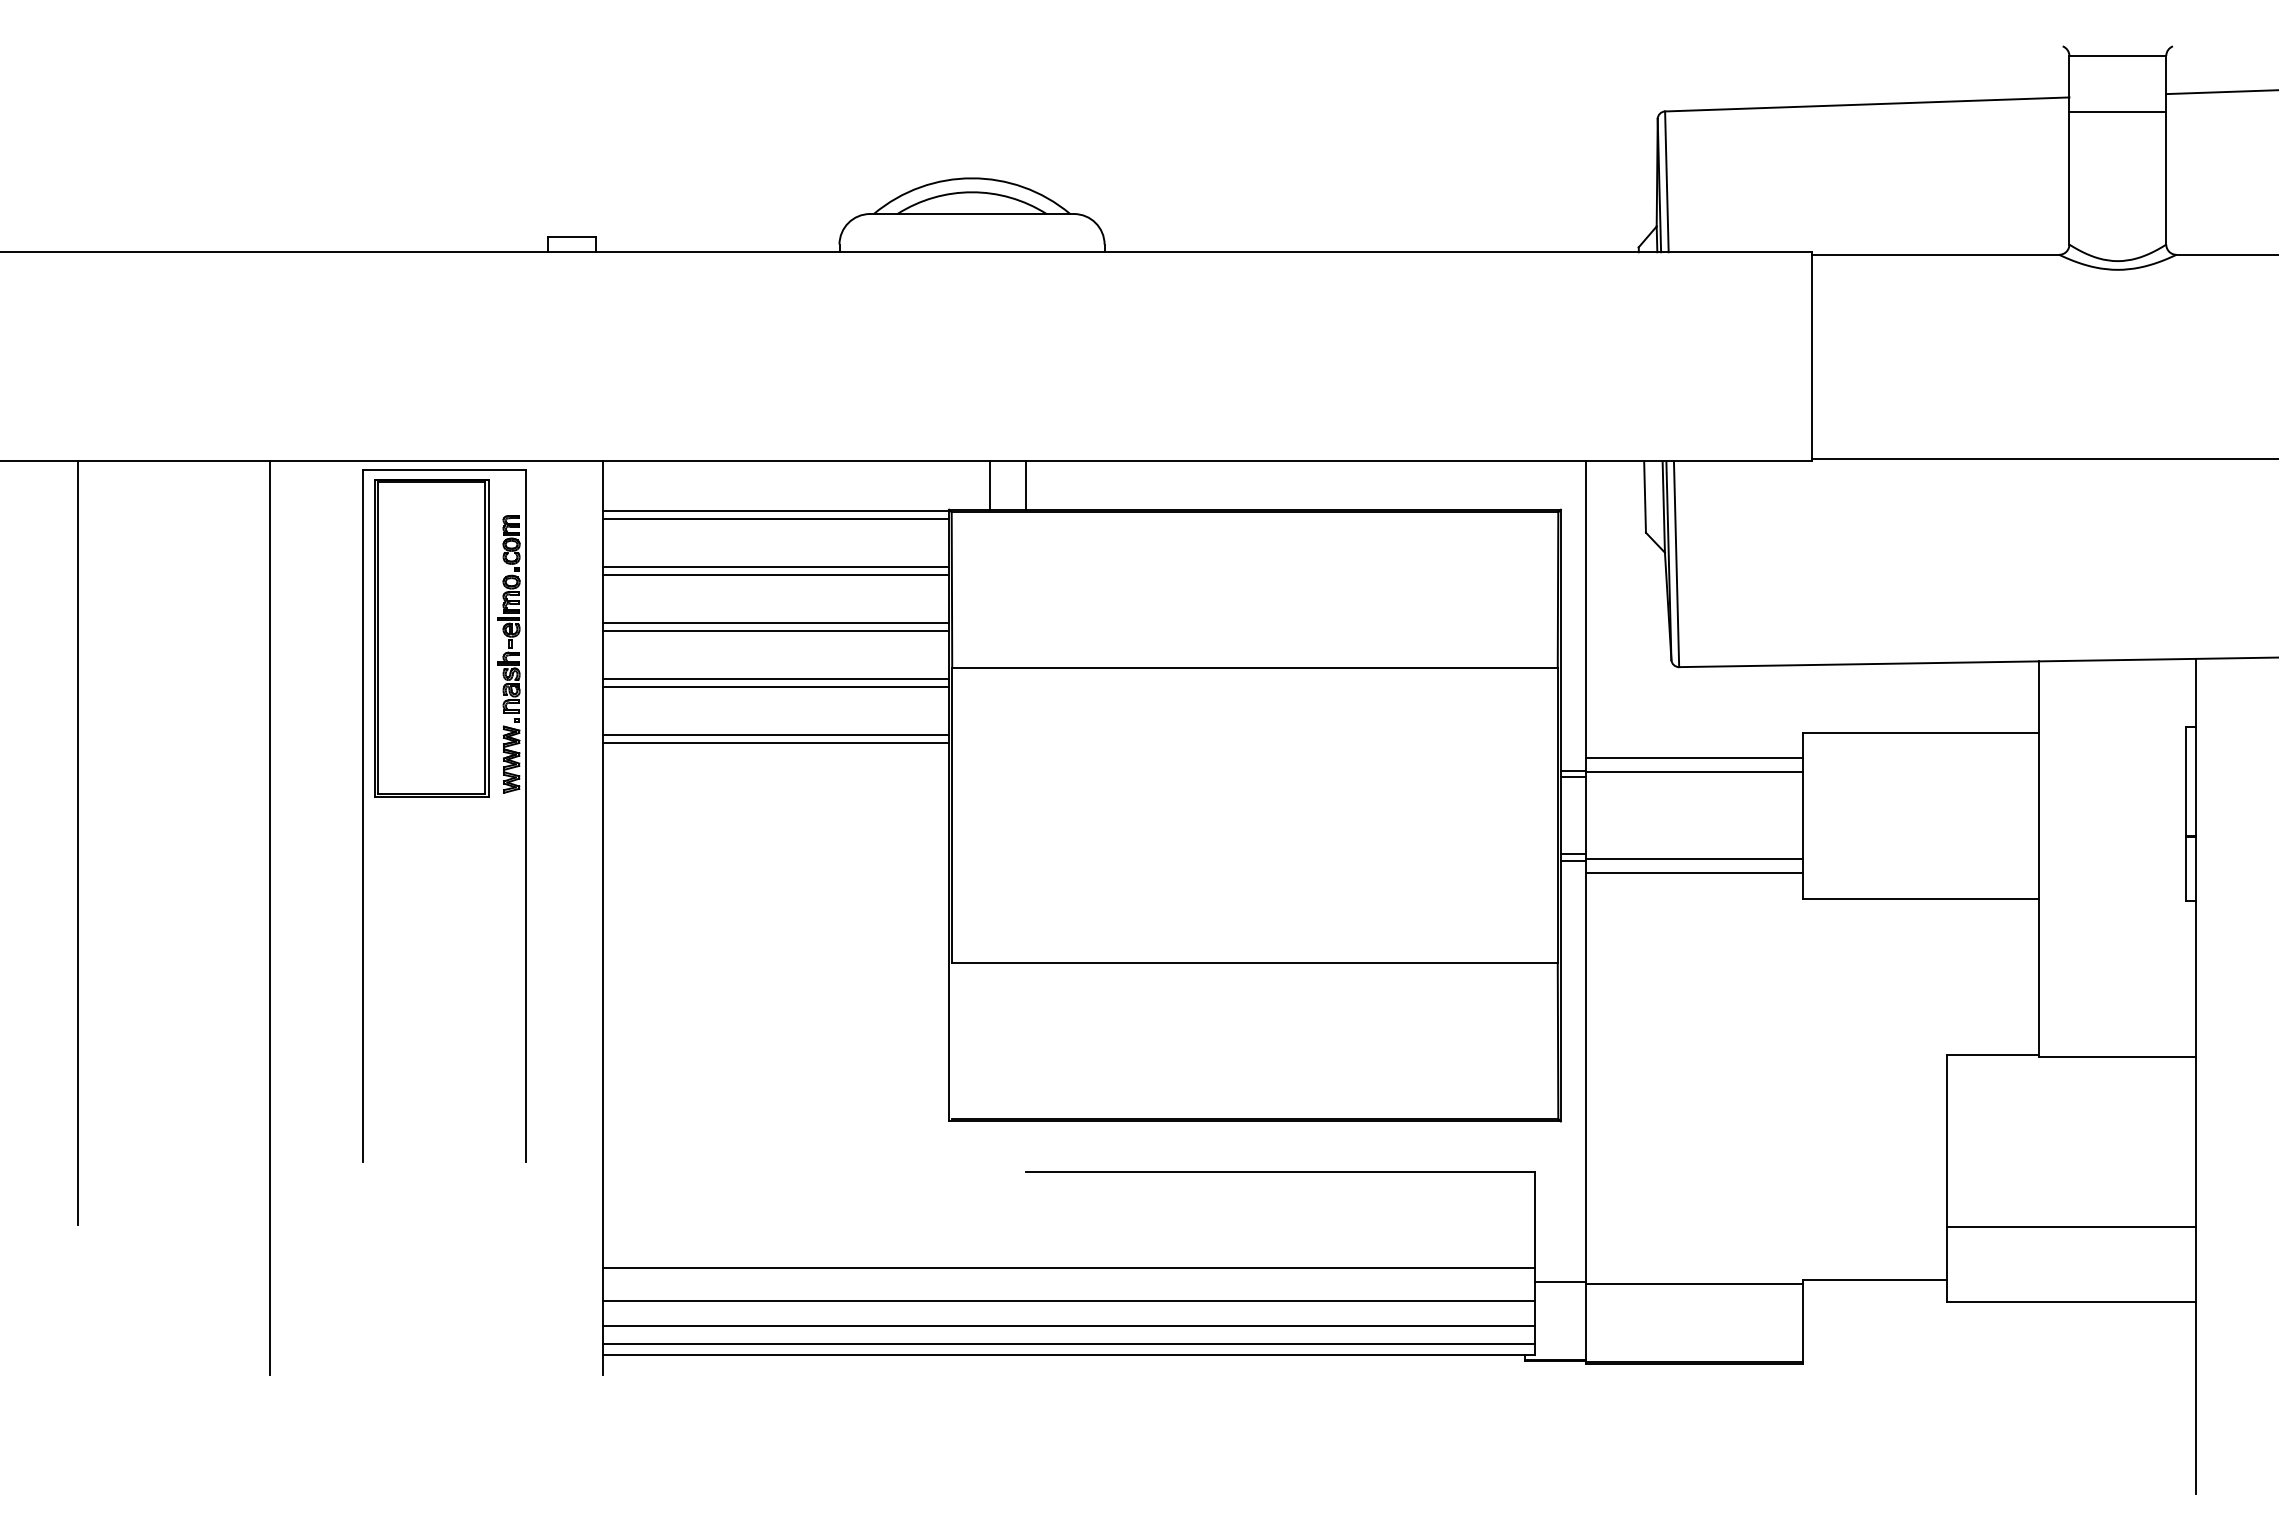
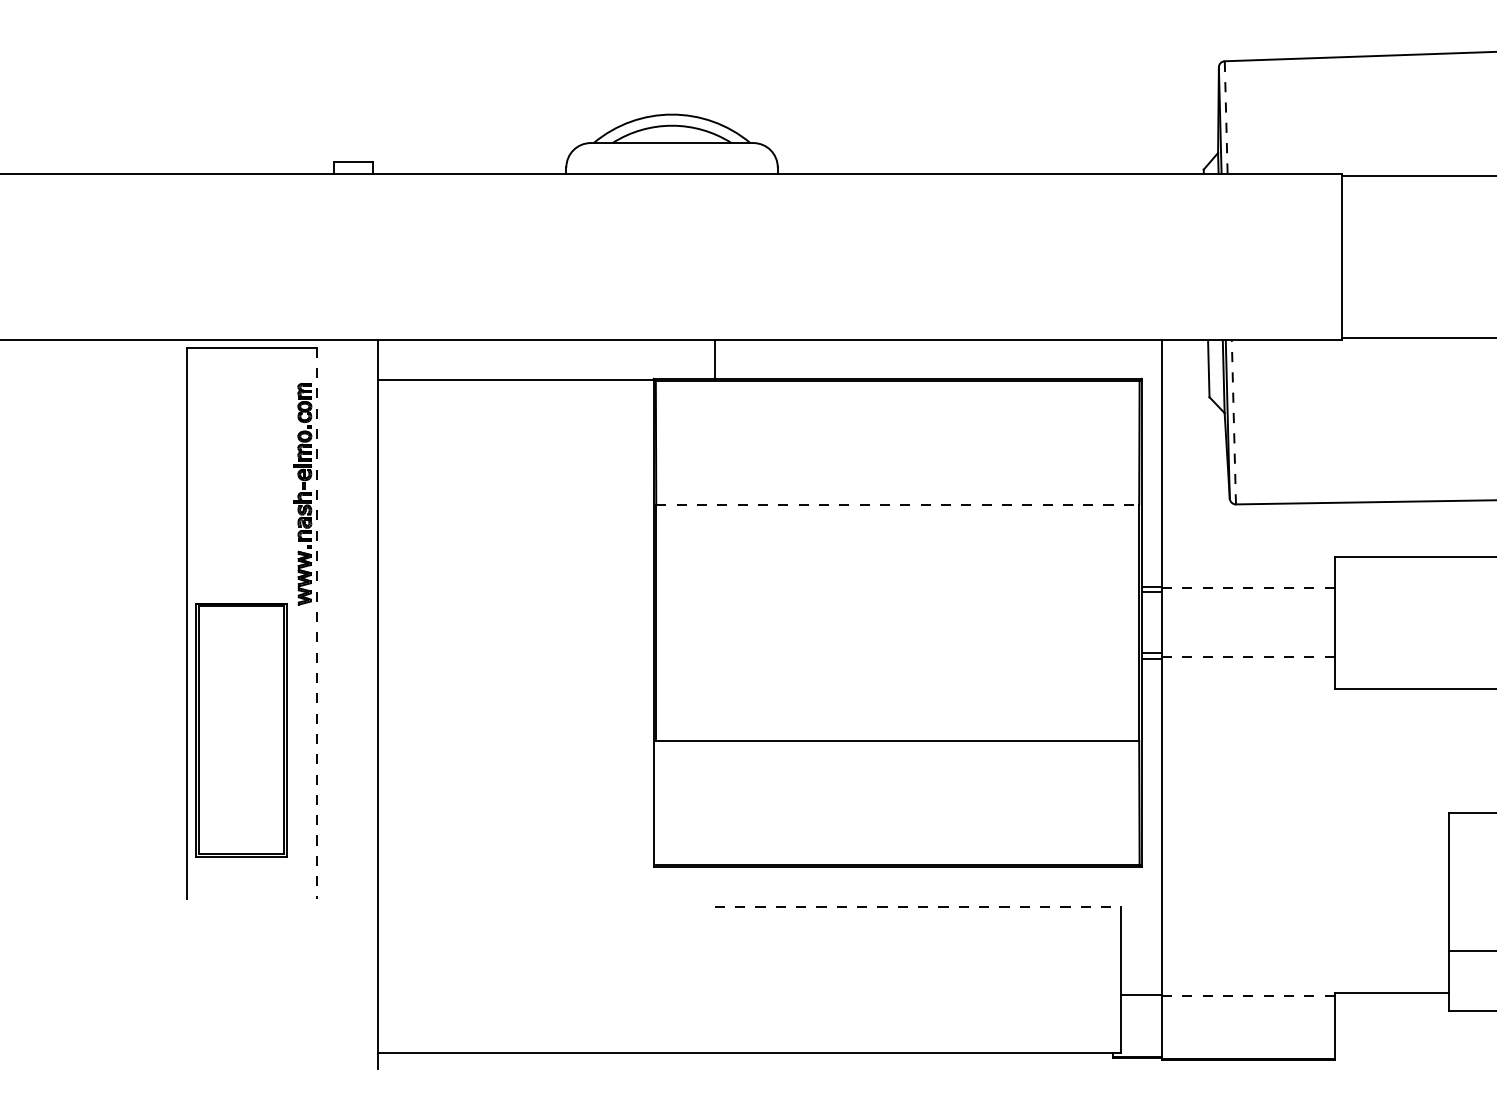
line: (1666, 181) -> (1225, 117), solid -> dashed
line: (989, 485) -> (685, 359), removed
line: (775, 518) -> (515, 385), removed
line: (1676, 564) -> (1233, 422), solid -> dashed
line: (775, 567) -> (515, 424), removed
line: (775, 574) -> (515, 430), removed
line: (775, 623) -> (515, 469), removed
line: (775, 630) -> (515, 475), removed
part: (431, 638) -> (240, 730), moved
line: (1255, 667) -> (898, 504), solid -> dashed
line: (775, 679) -> (515, 514), removed
line: (775, 686) -> (515, 519), removed
line: (775, 735) -> (515, 558), removed
line: (775, 742) -> (515, 564), removed
line: (1694, 758) -> (1248, 577), removed
line: (1694, 772) -> (1248, 588), solid -> dashed
line: (526, 816) -> (316, 623), solid -> dashed
line: (1695, 858) -> (1249, 657), solid -> dashed
line: (1694, 872) -> (1248, 668), removed
line: (270, 918) -> (112, 704), removed
line: (1280, 1172) -> (918, 907), solid -> dashed
line: (1068, 1268) -> (748, 984), removed
line: (1695, 1283) -> (1249, 995), solid -> dashed
line: (1068, 1301) -> (748, 1010), removed
line: (1068, 1326) -> (748, 1030), removed
line: (1068, 1343) -> (748, 1043), removed

